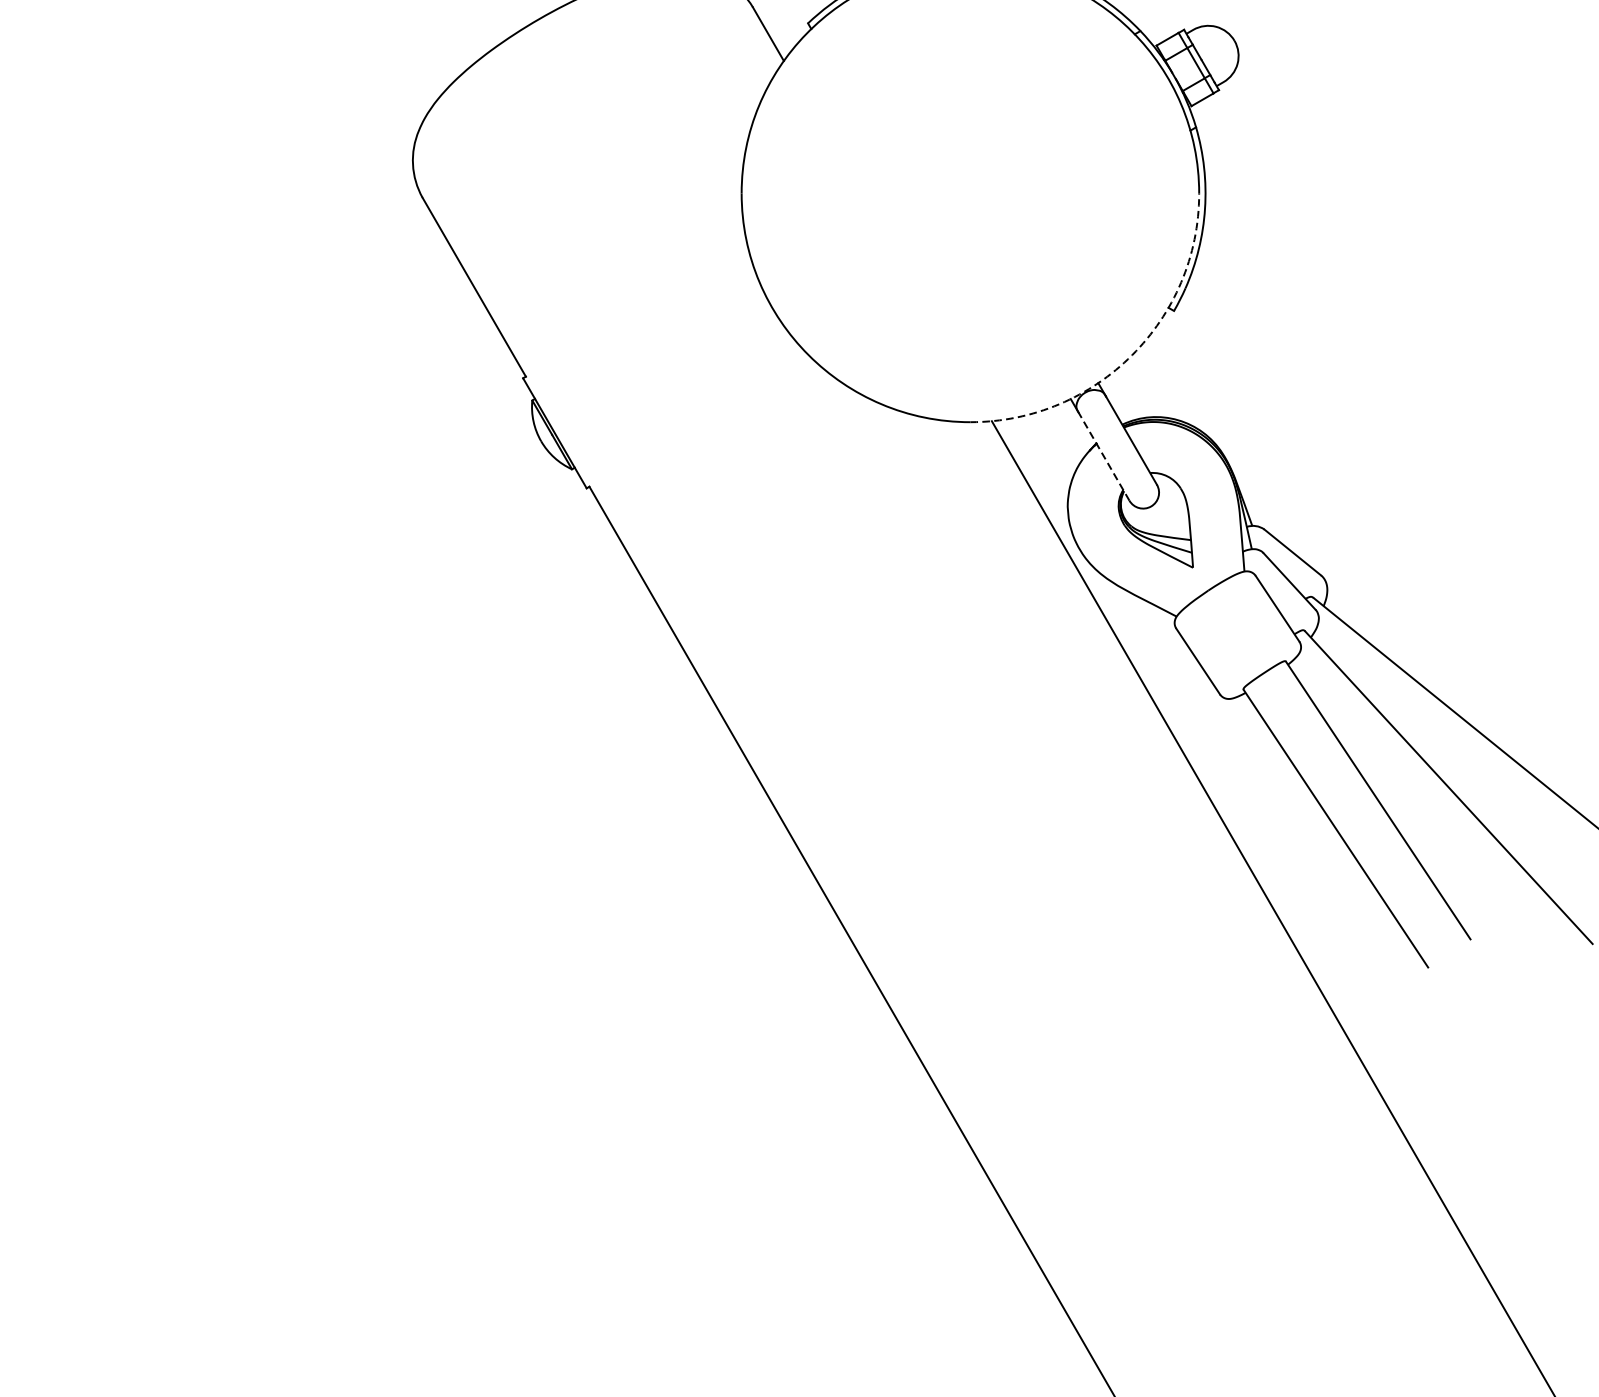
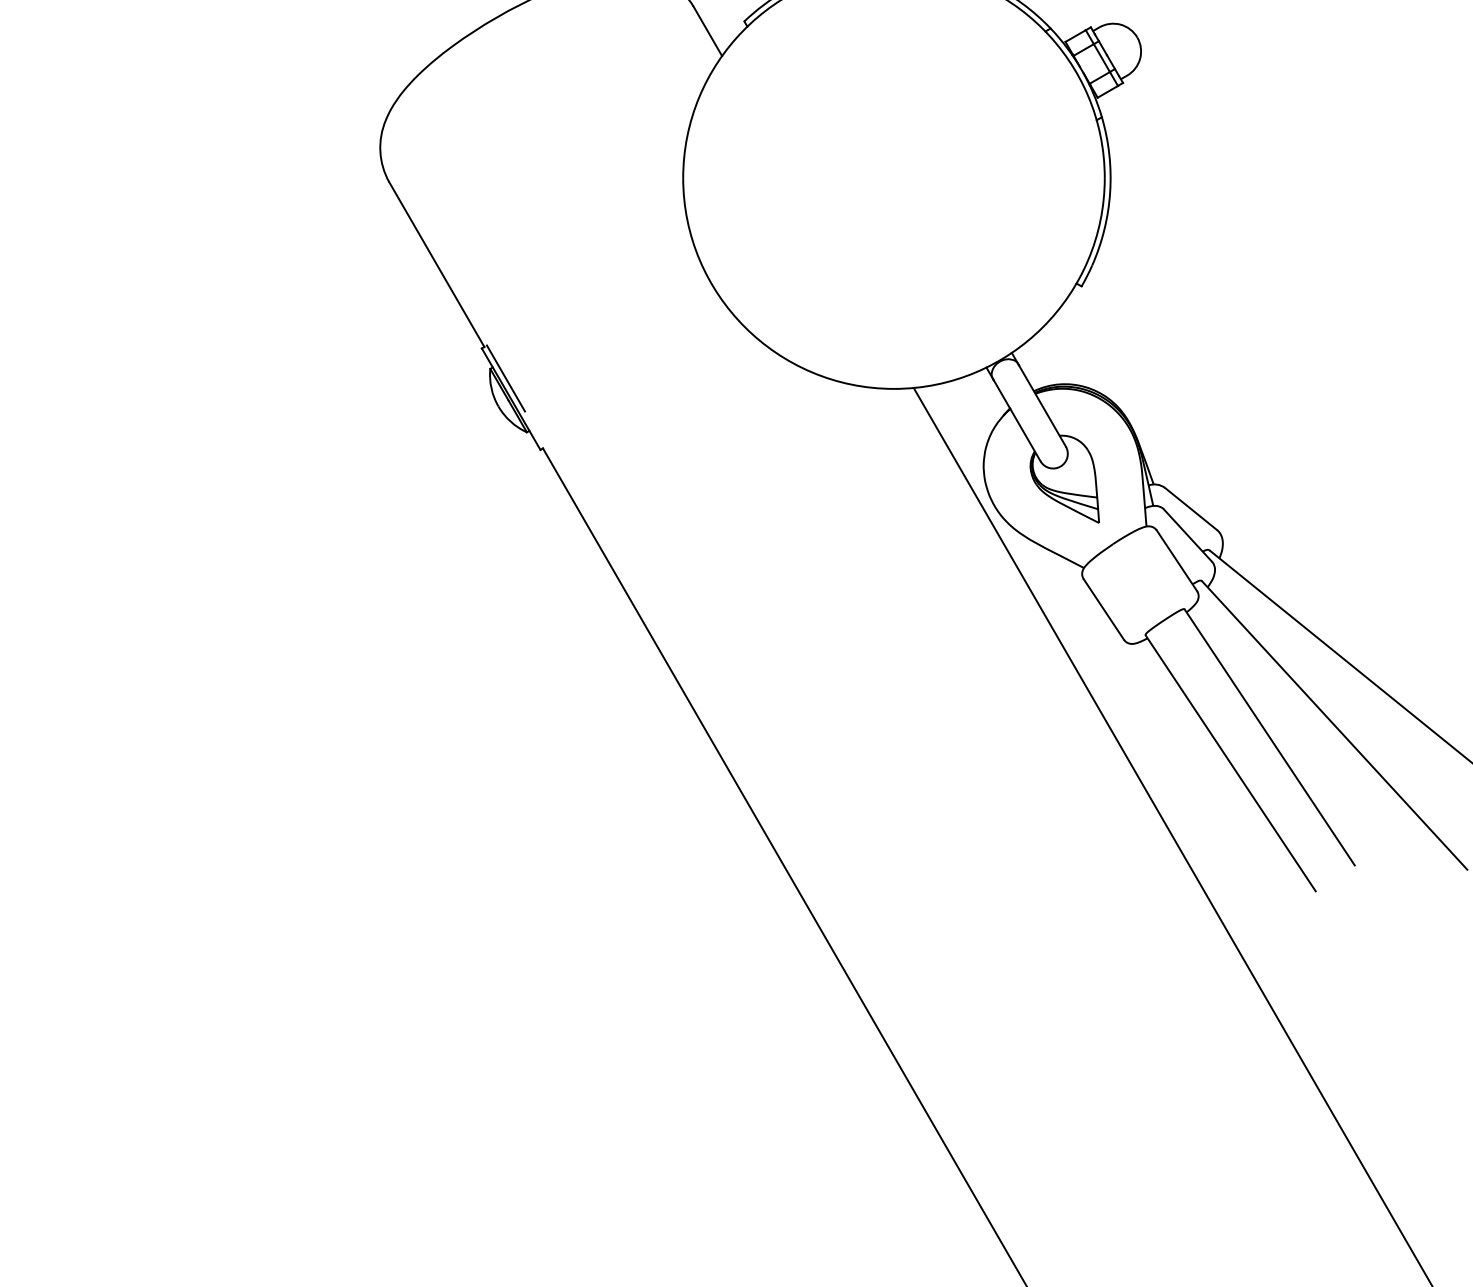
arc: (1132, 355) -> (1043, 327), dashed -> solid
line: (548, 410) -> (505, 378), added
line: (1104, 456) -> (1017, 420), dashed -> solid

